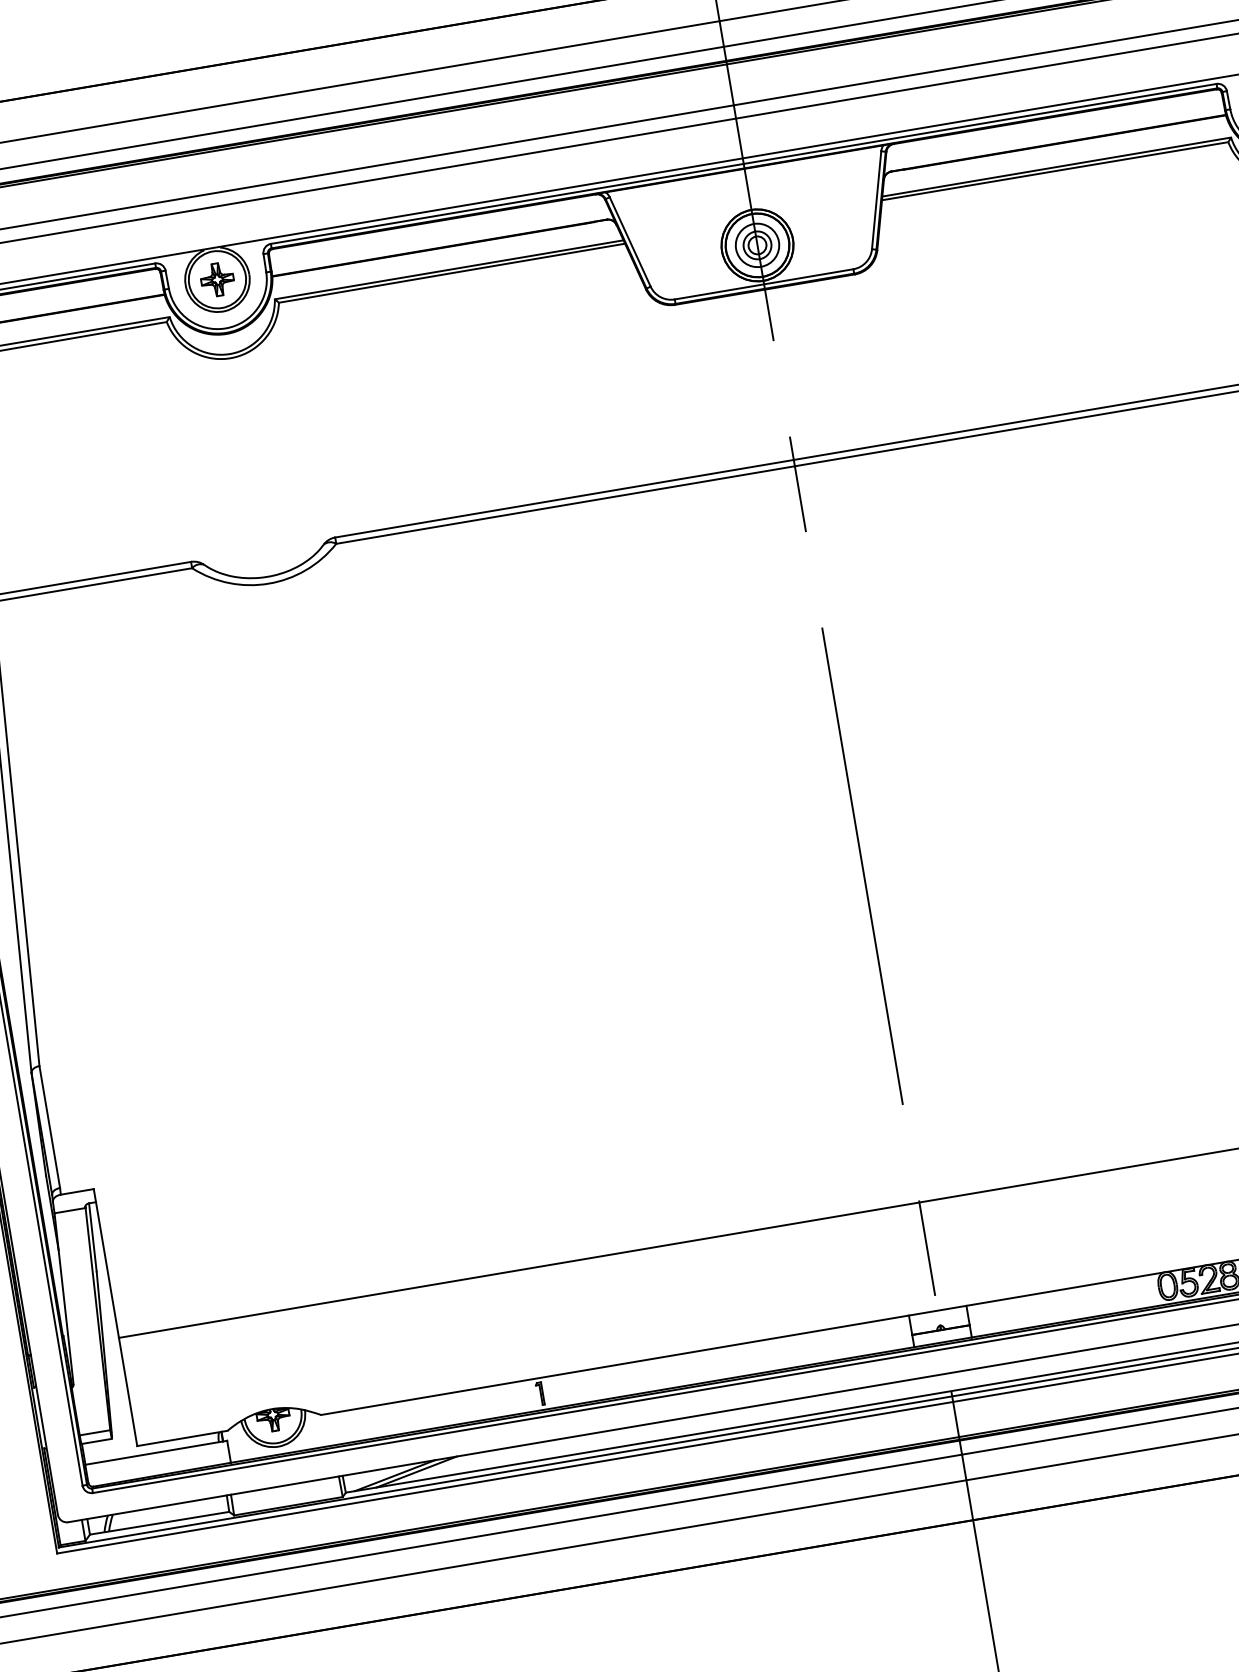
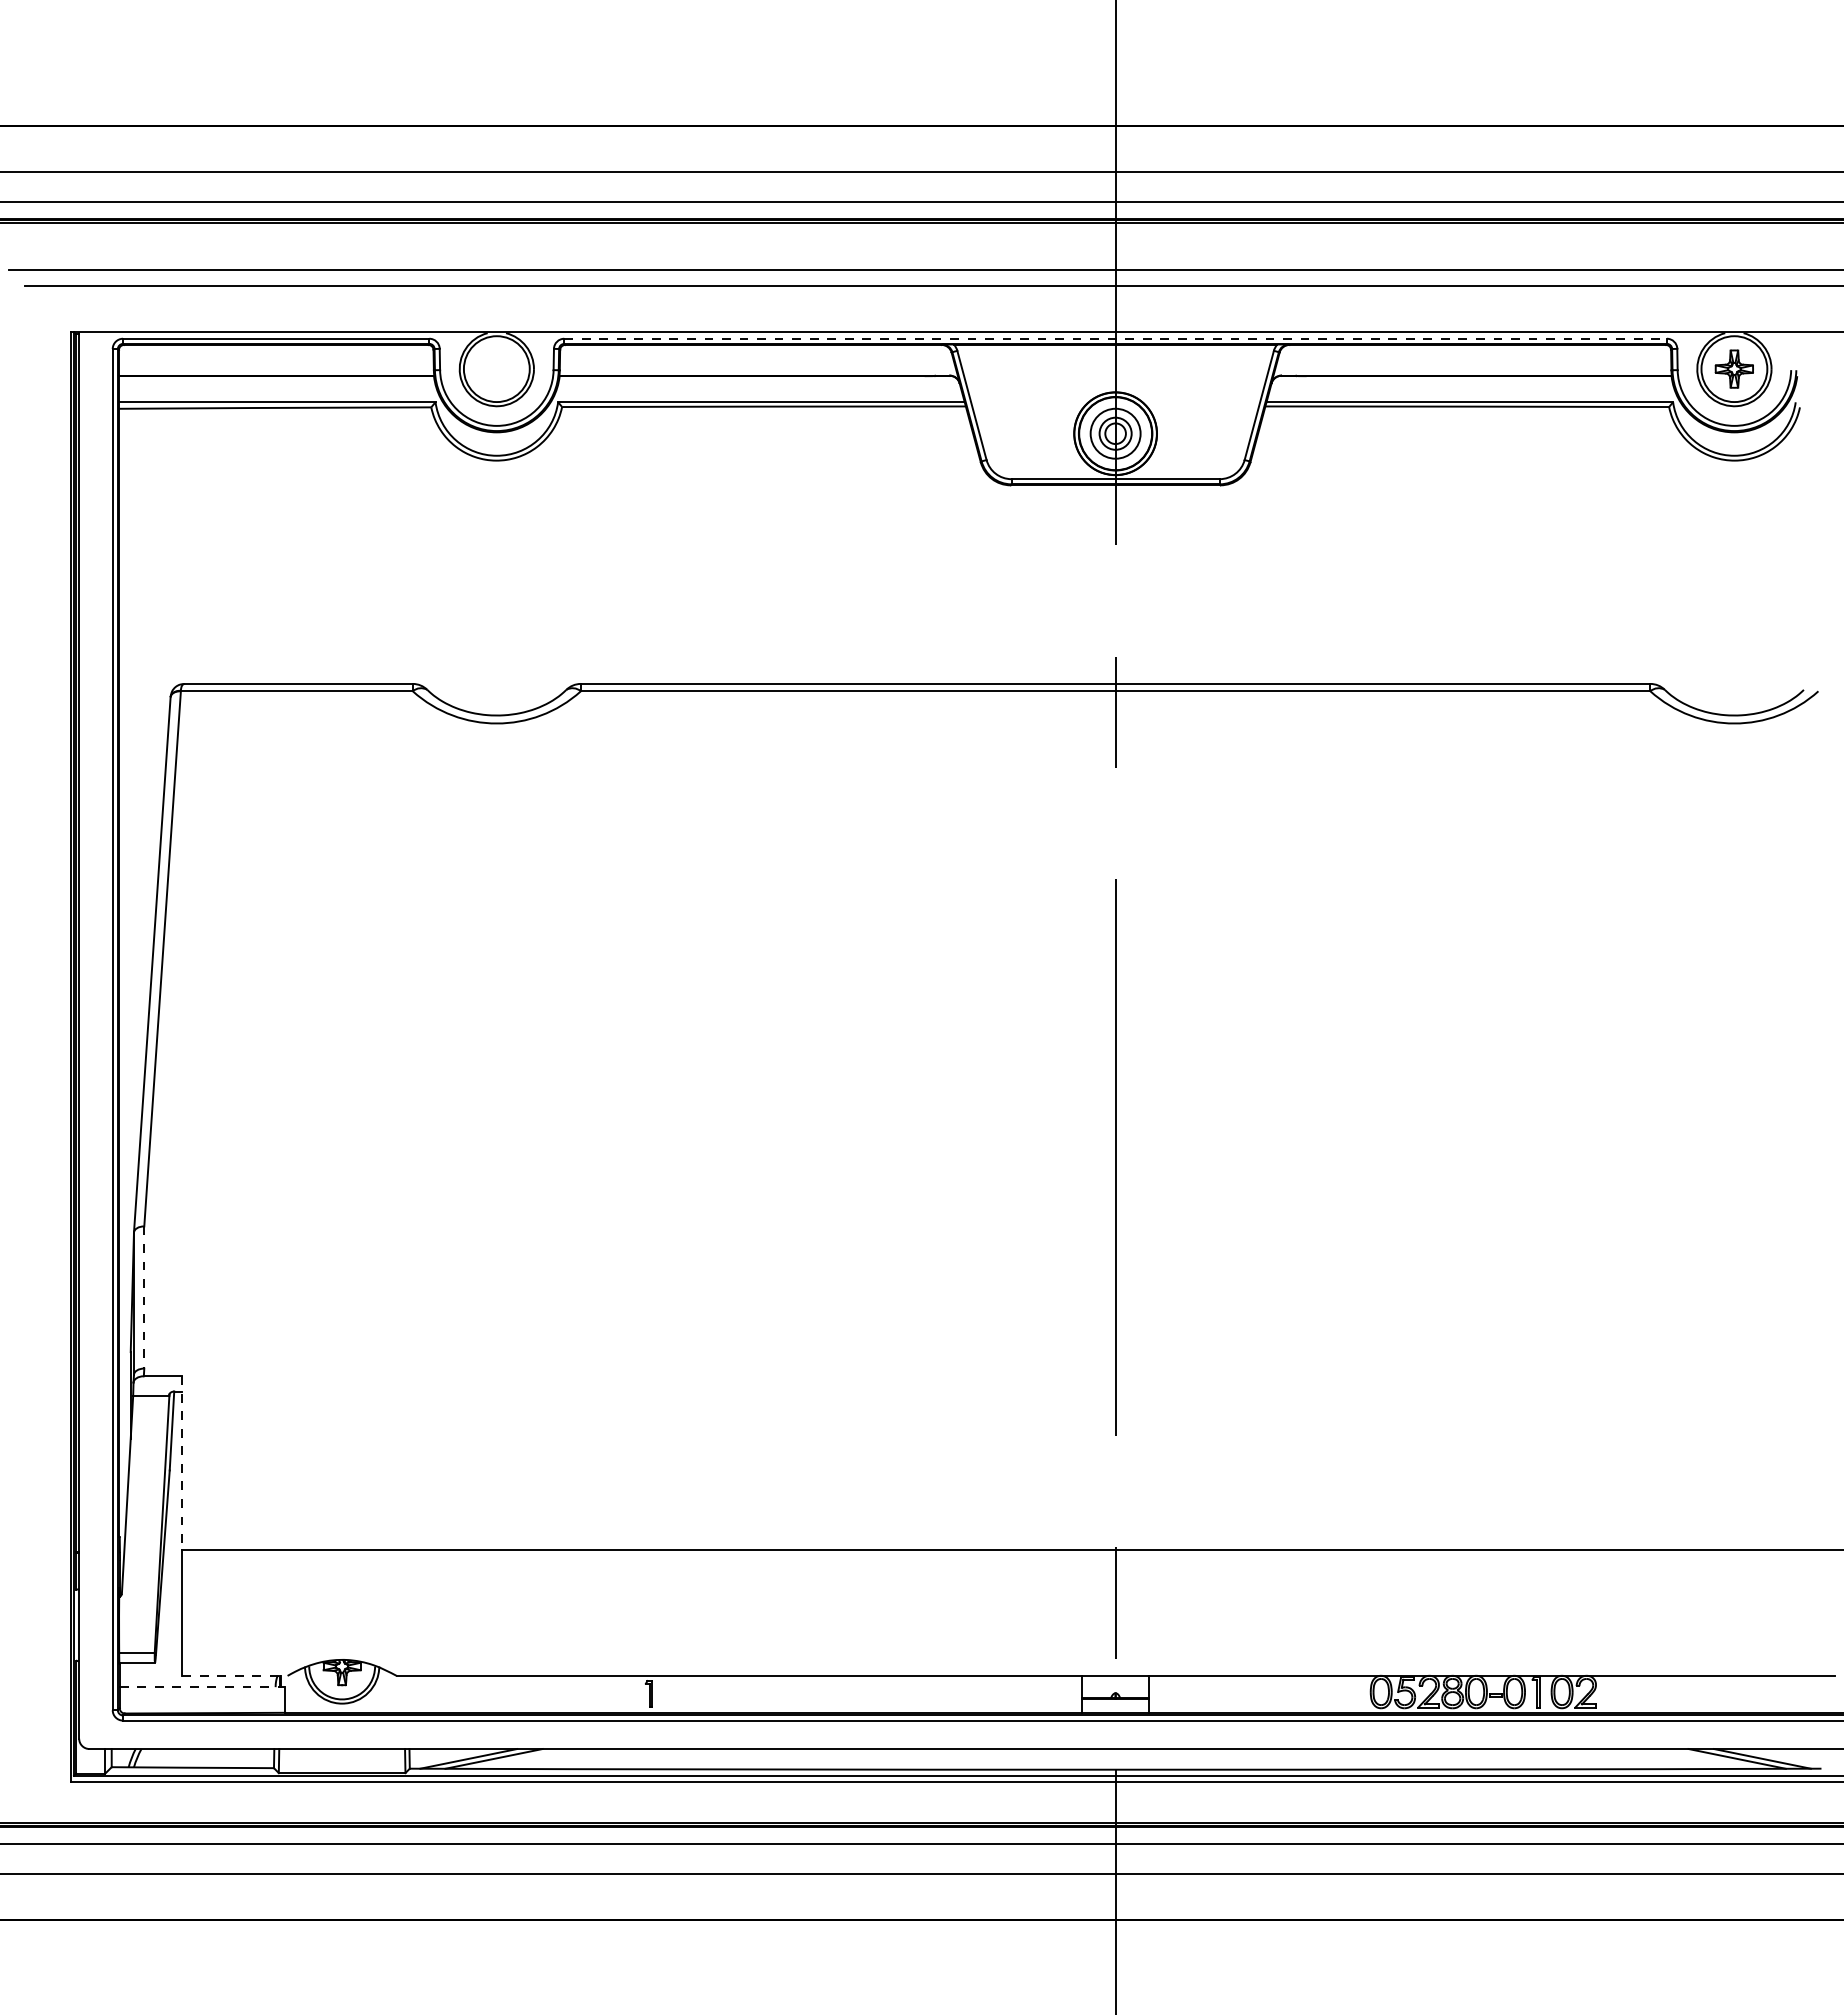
line: (744, 163) -> (1116, 338), solid -> dashed
part: (217, 279) -> (496, 368), removed
line: (50, 1127) -> (144, 1298), solid -> dashed
line: (106, 1263) -> (182, 1463), solid -> dashed
line: (181, 1438) -> (234, 1675), solid -> dashed
line: (156, 1453) -> (202, 1687), solid -> dashed

